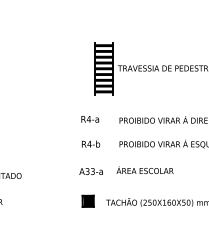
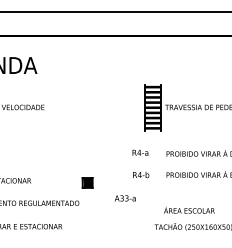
text: (145, 169) -> (189, 209), moved
text: (90, 171) -> (124, 198), moved
part: (88, 200) -> (87, 182), moved

